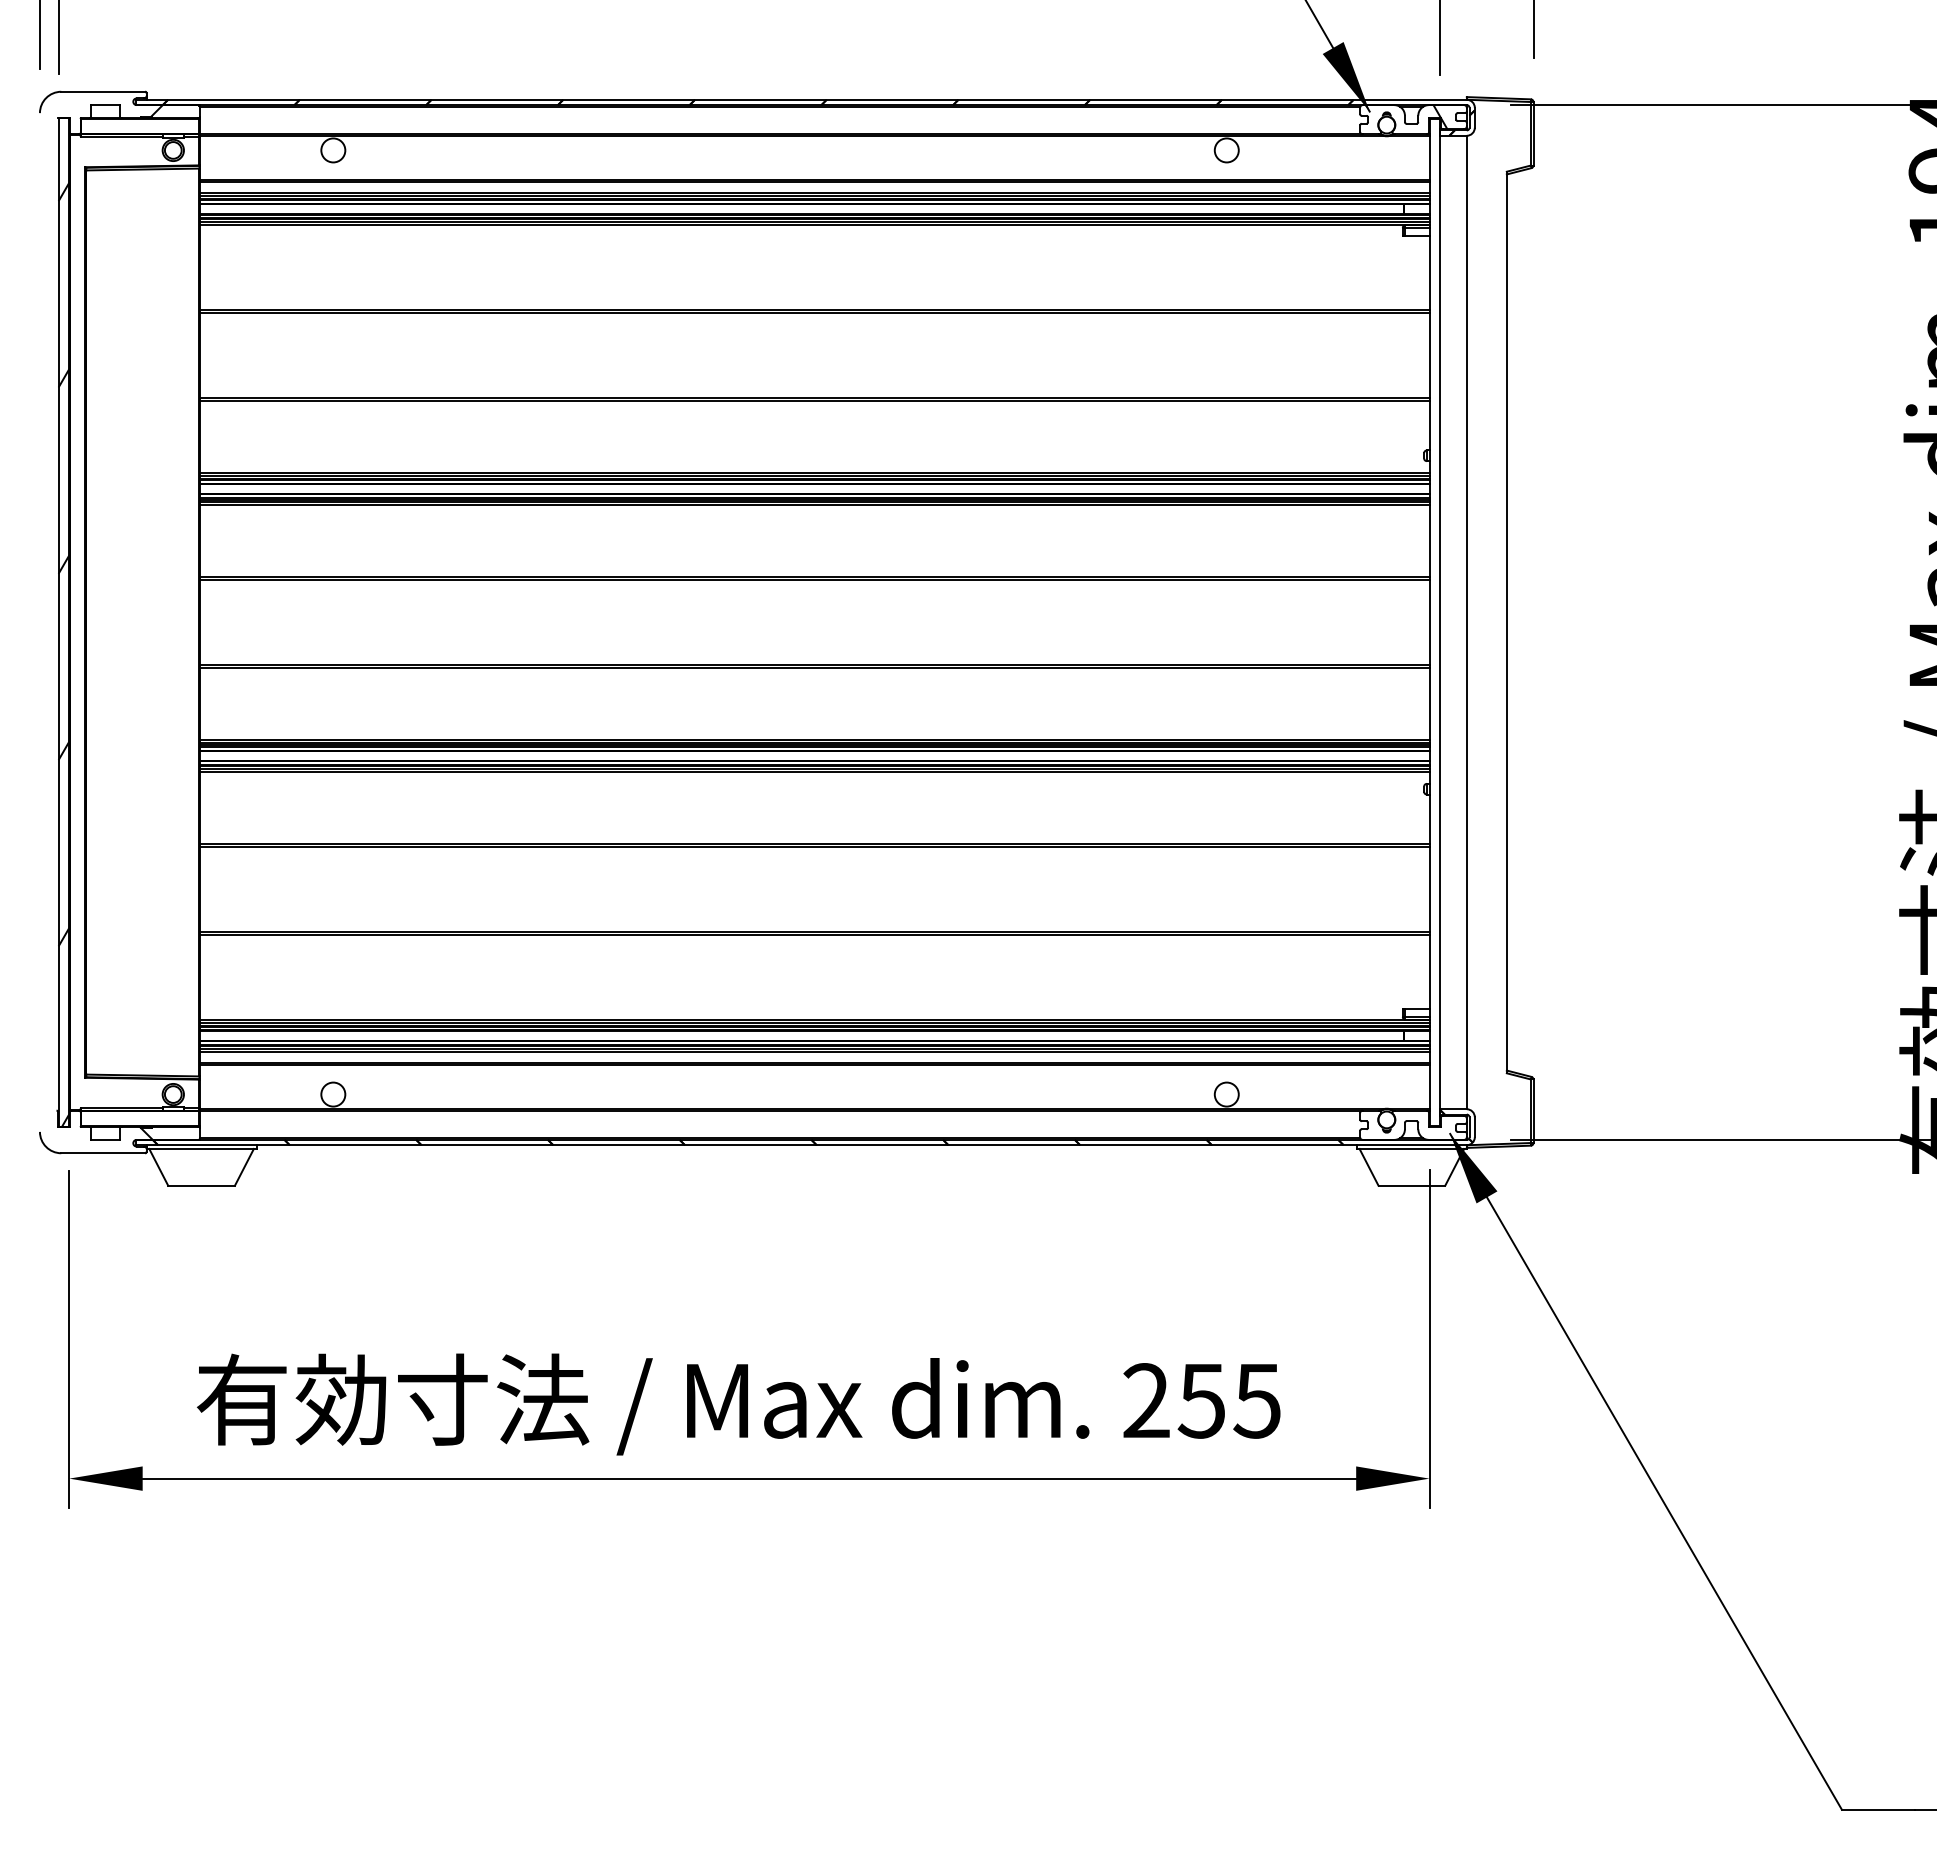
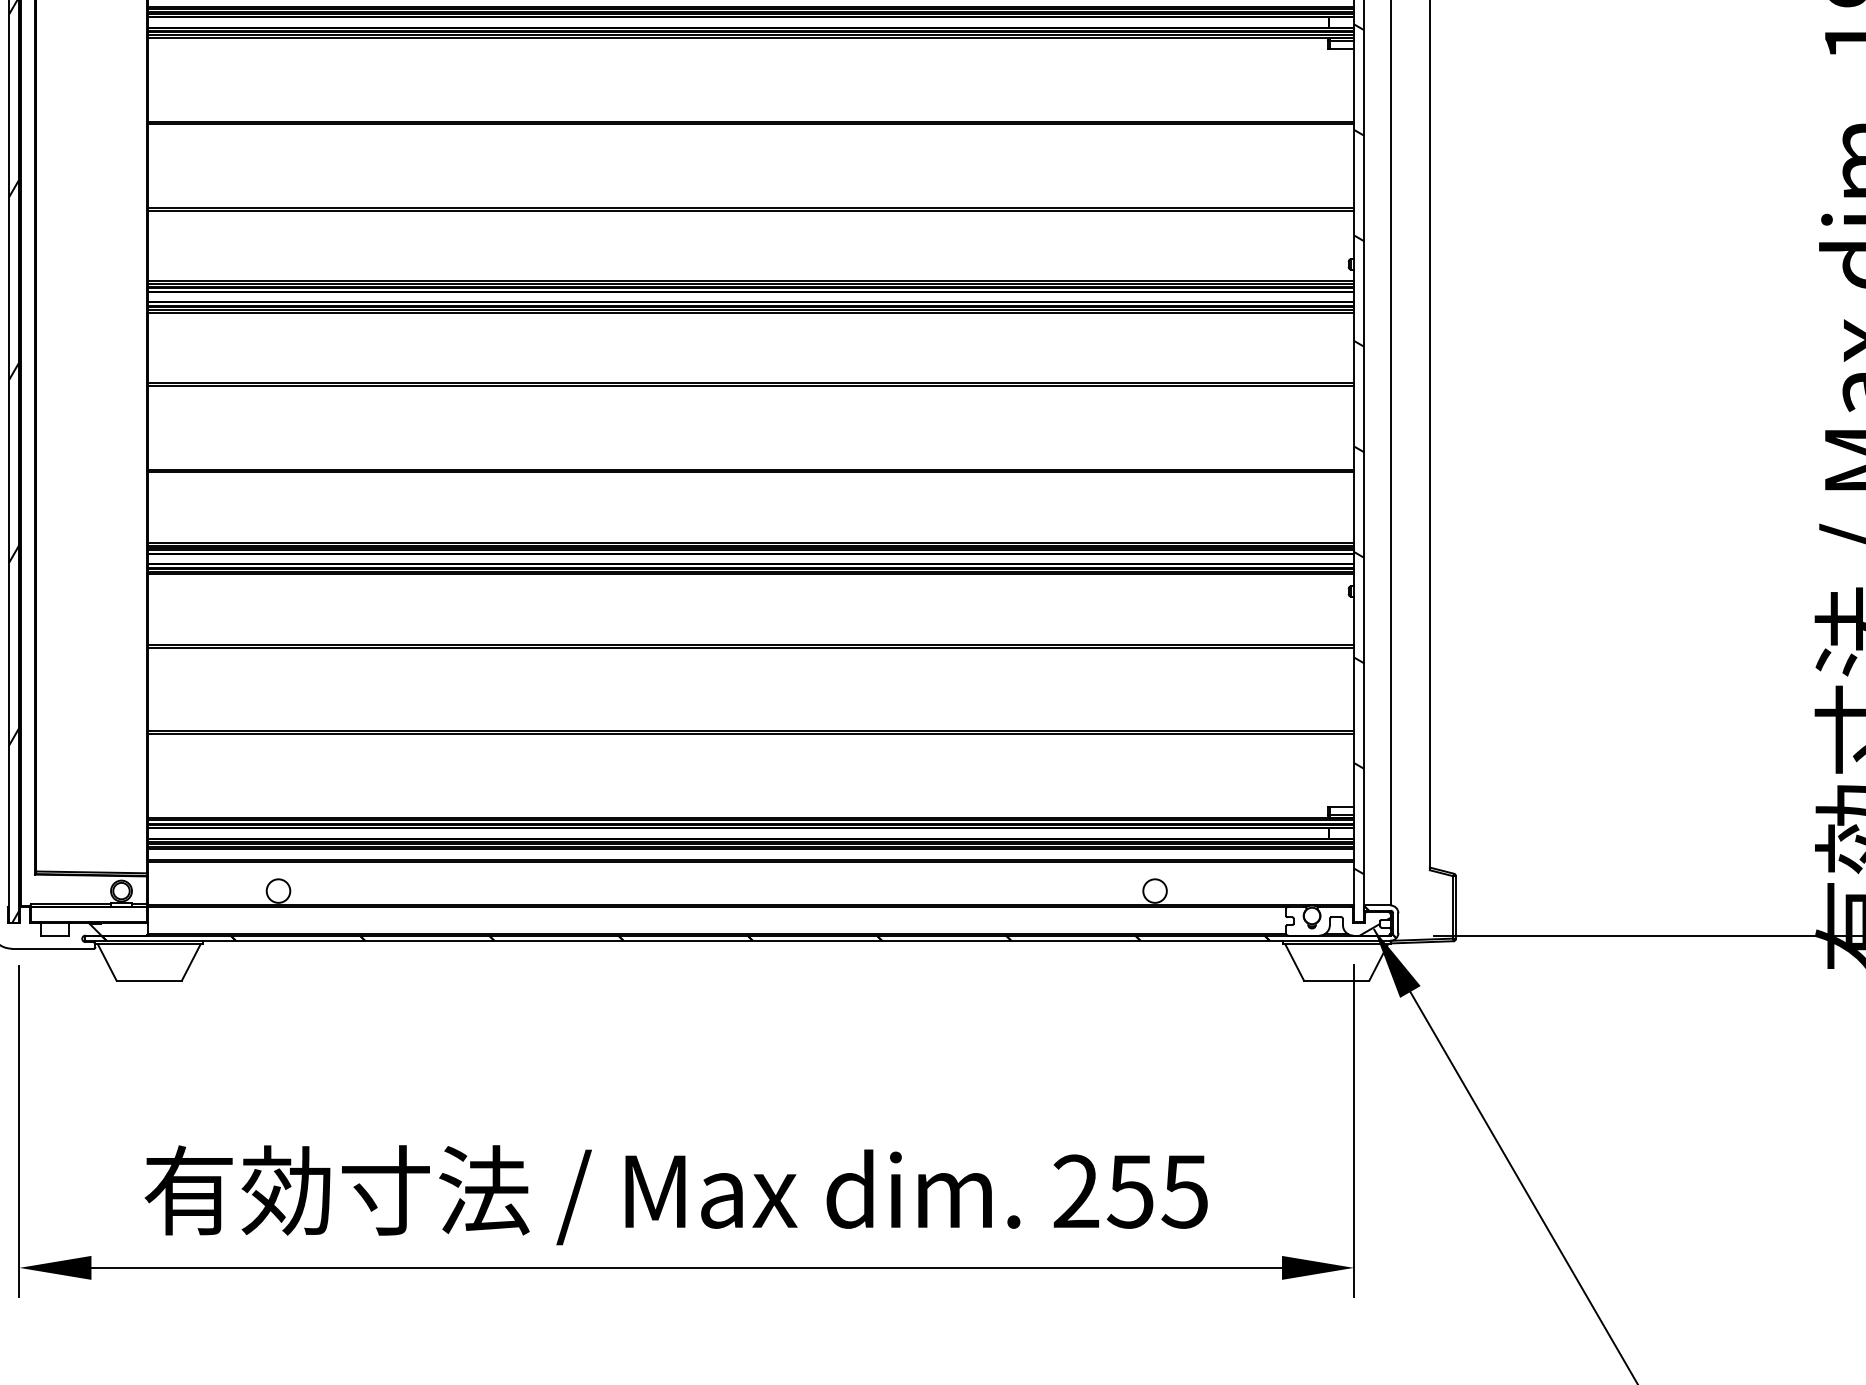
hatch: (1434, 644) -> (1358, 449), added
hatch: (1450, 1130) -> (1374, 926), added

